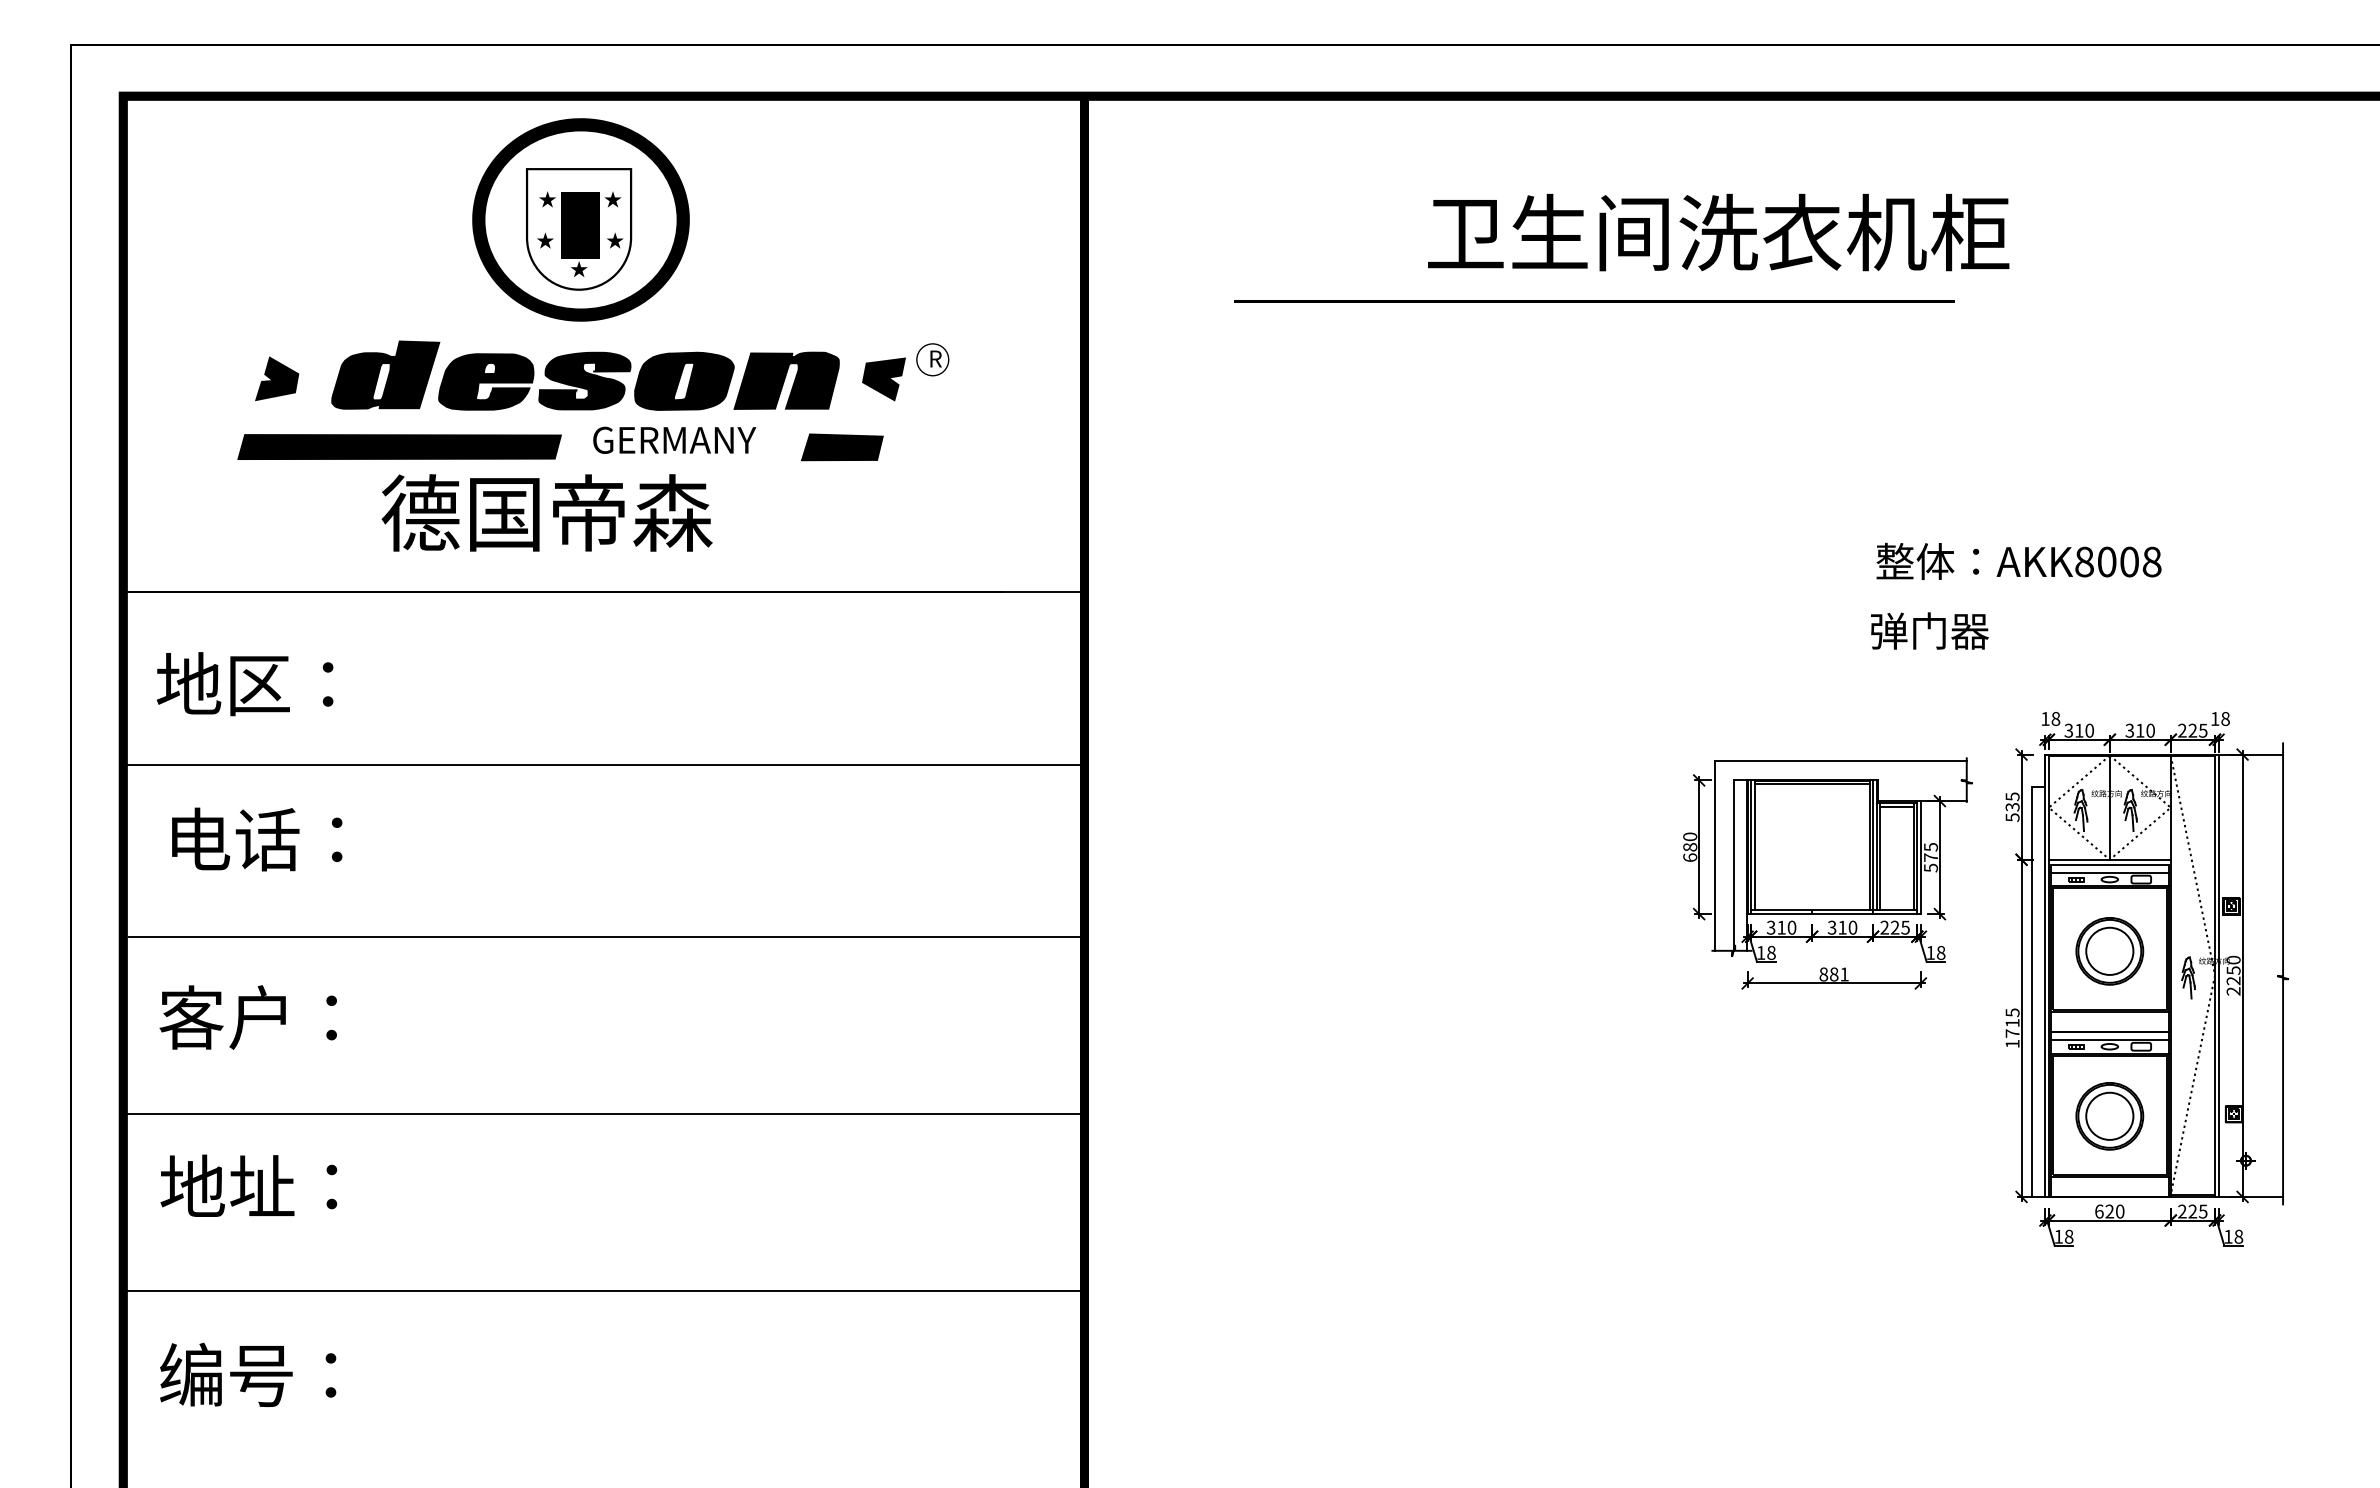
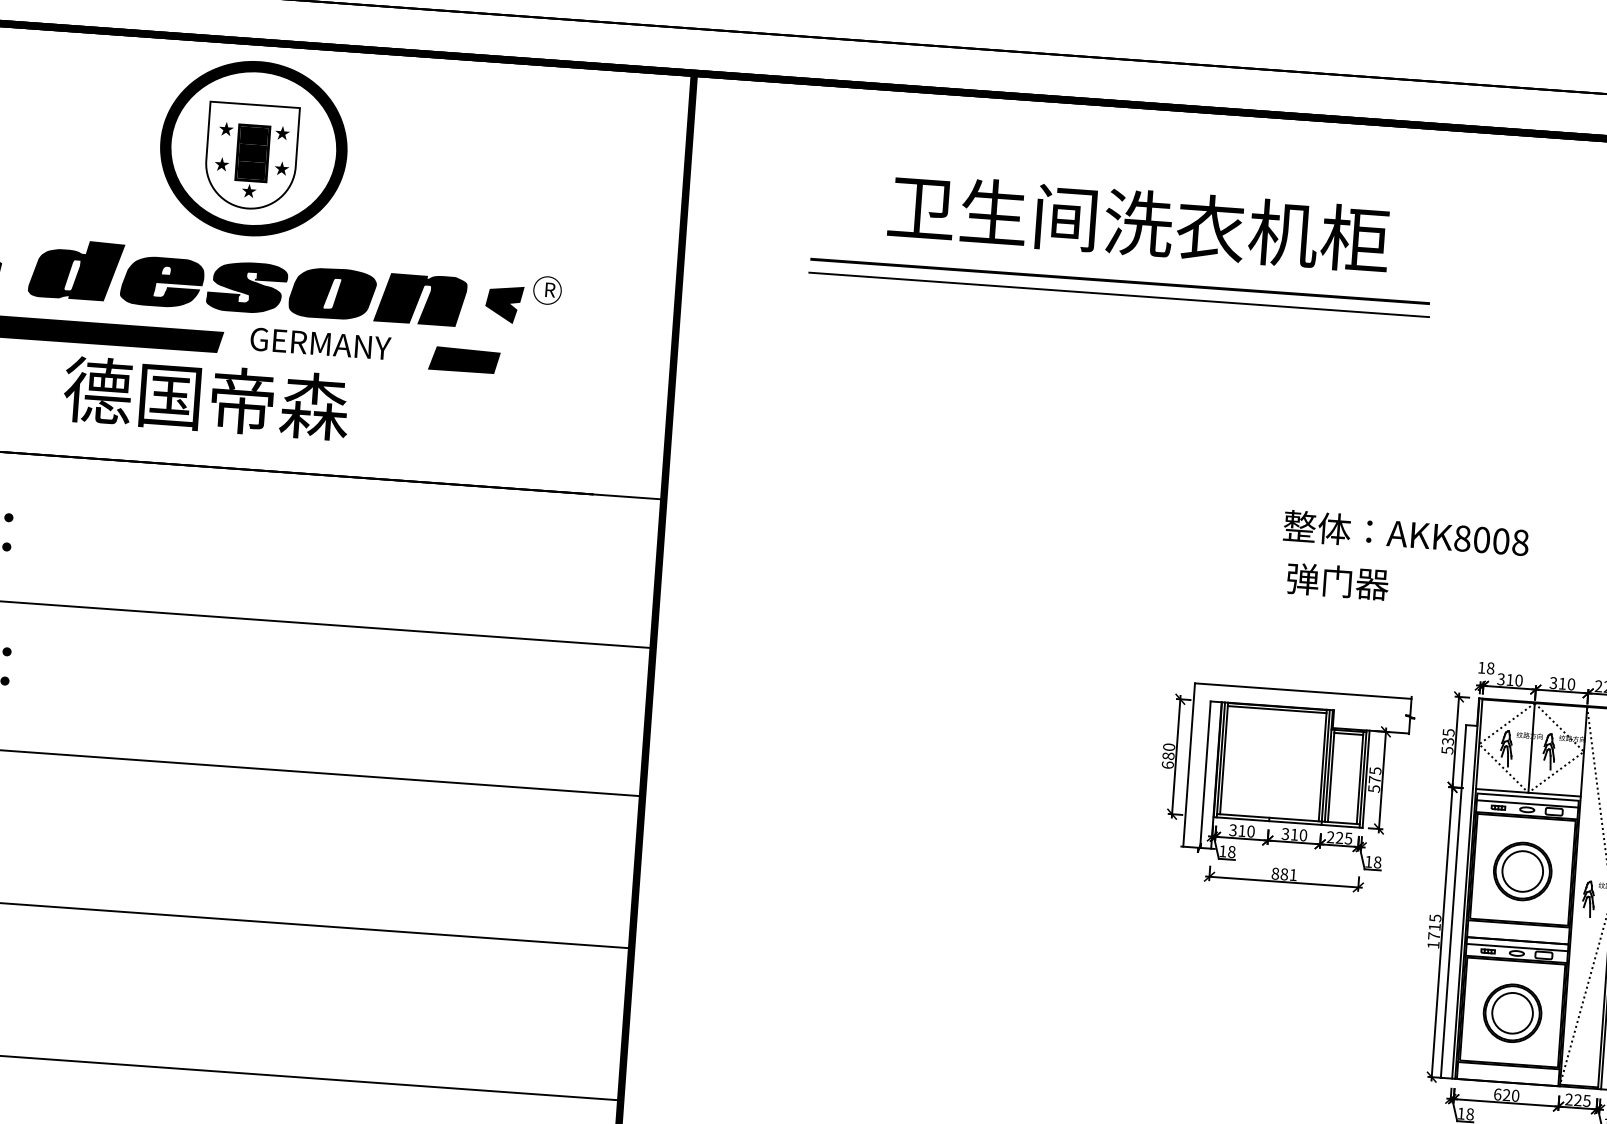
text: (1718, 232) -> (1138, 222), moved
line: (1594, 317) -> (1118, 294), added
text: (2018, 560) -> (1405, 533), moved
text: (1929, 630) -> (1337, 581), moved

